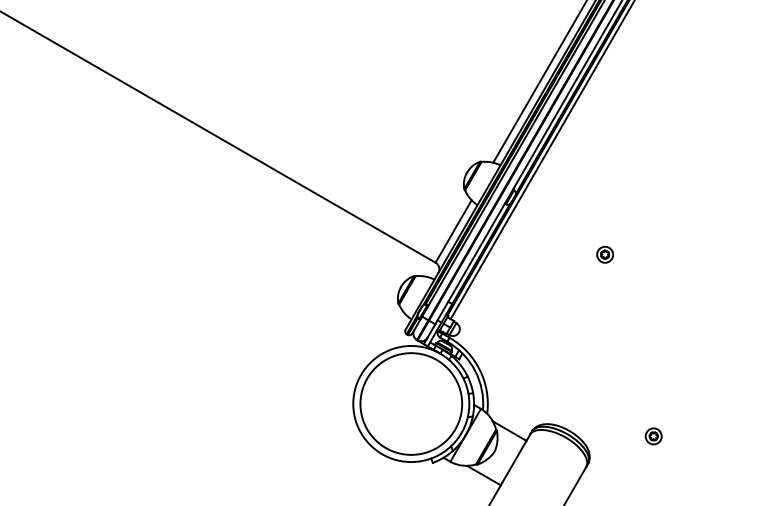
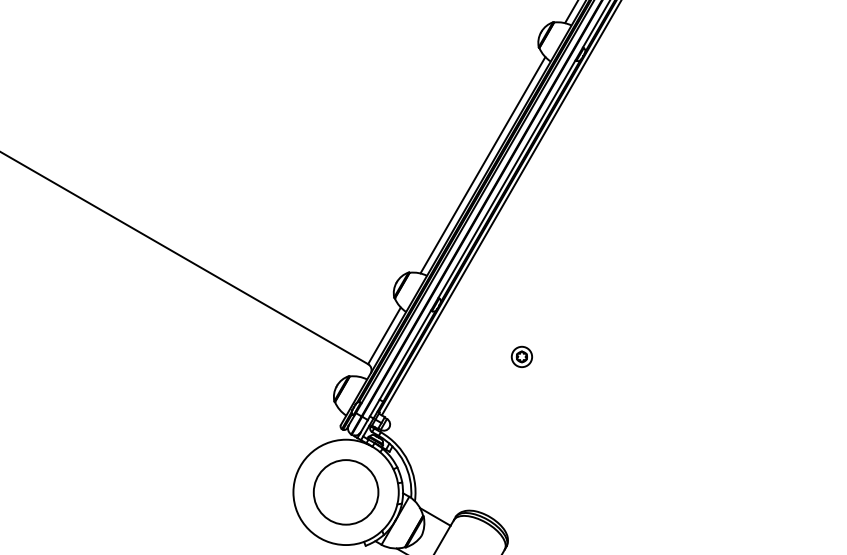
part: (604, 254) -> (521, 356), size x1.4
circle: (410, 404) -> (345, 492), size x0.7
part: (653, 436) -> (565, 521), removed

